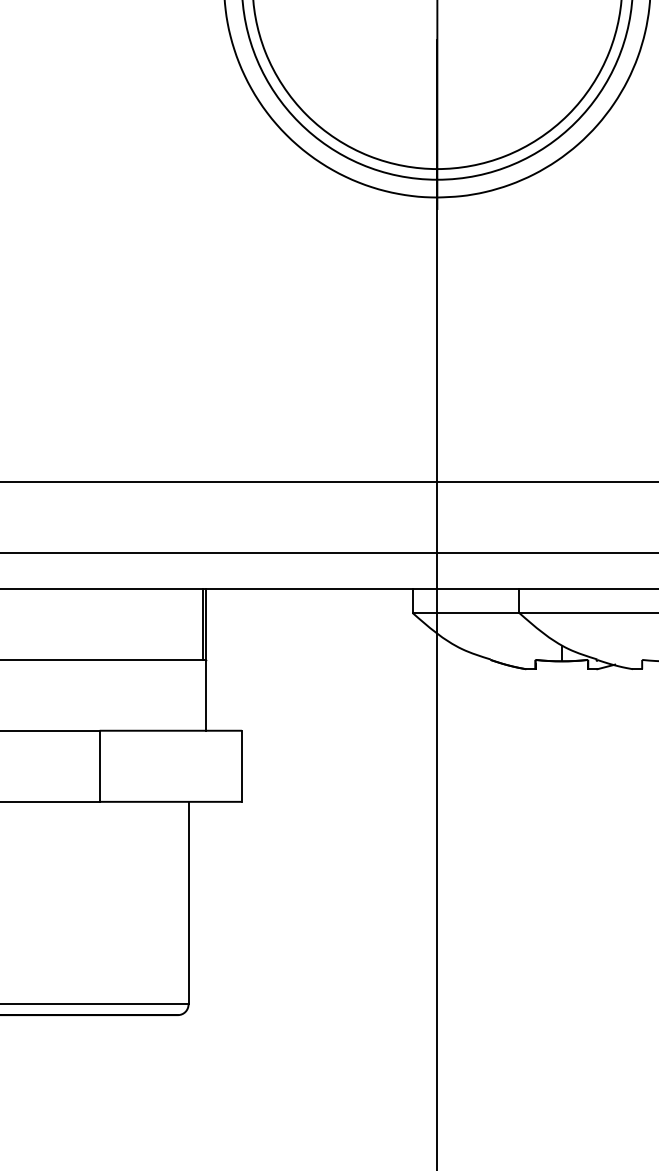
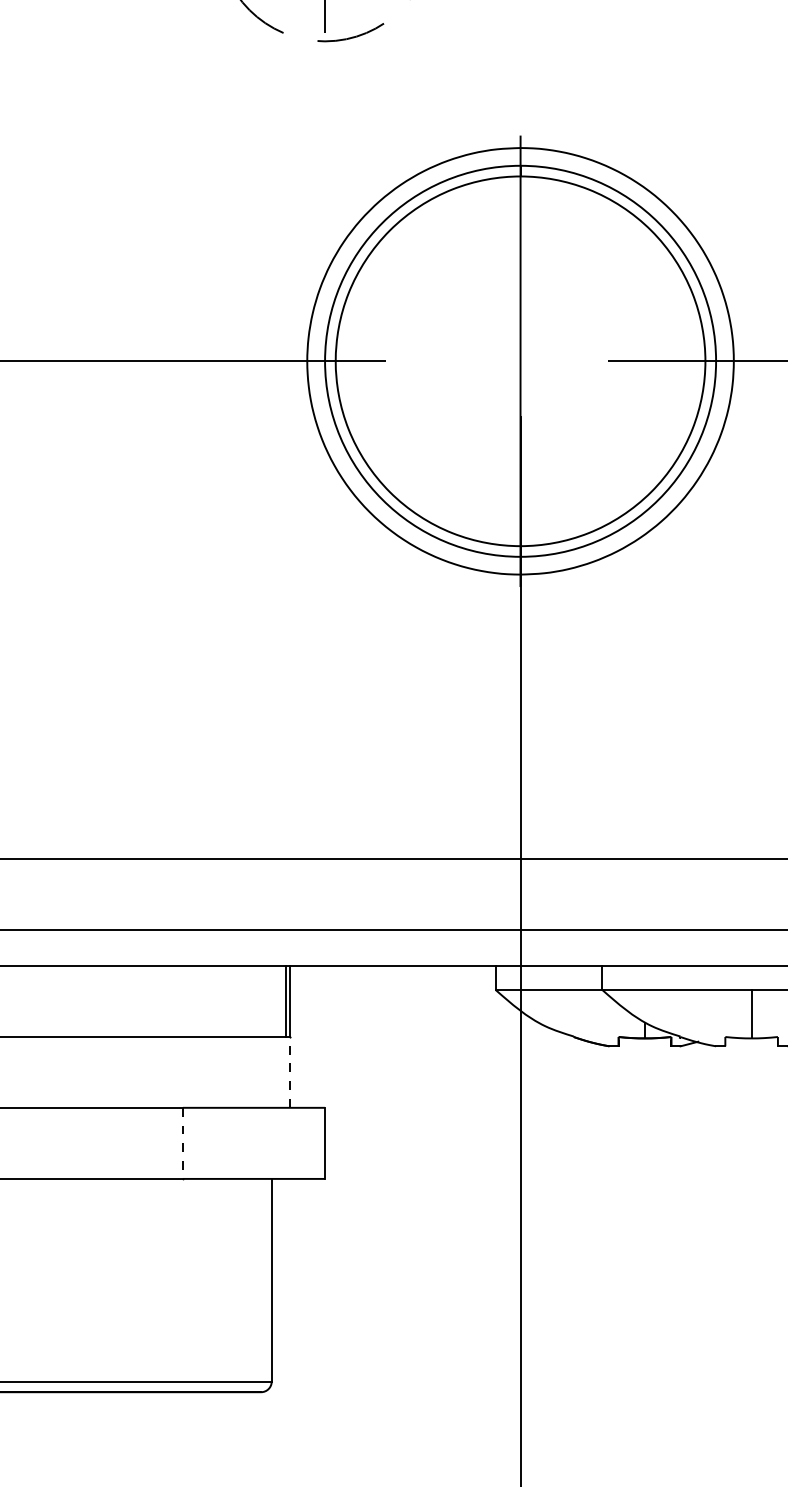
line: (206, 695) -> (289, 1072), solid -> dashed
line: (99, 766) -> (182, 1143), solid -> dashed

